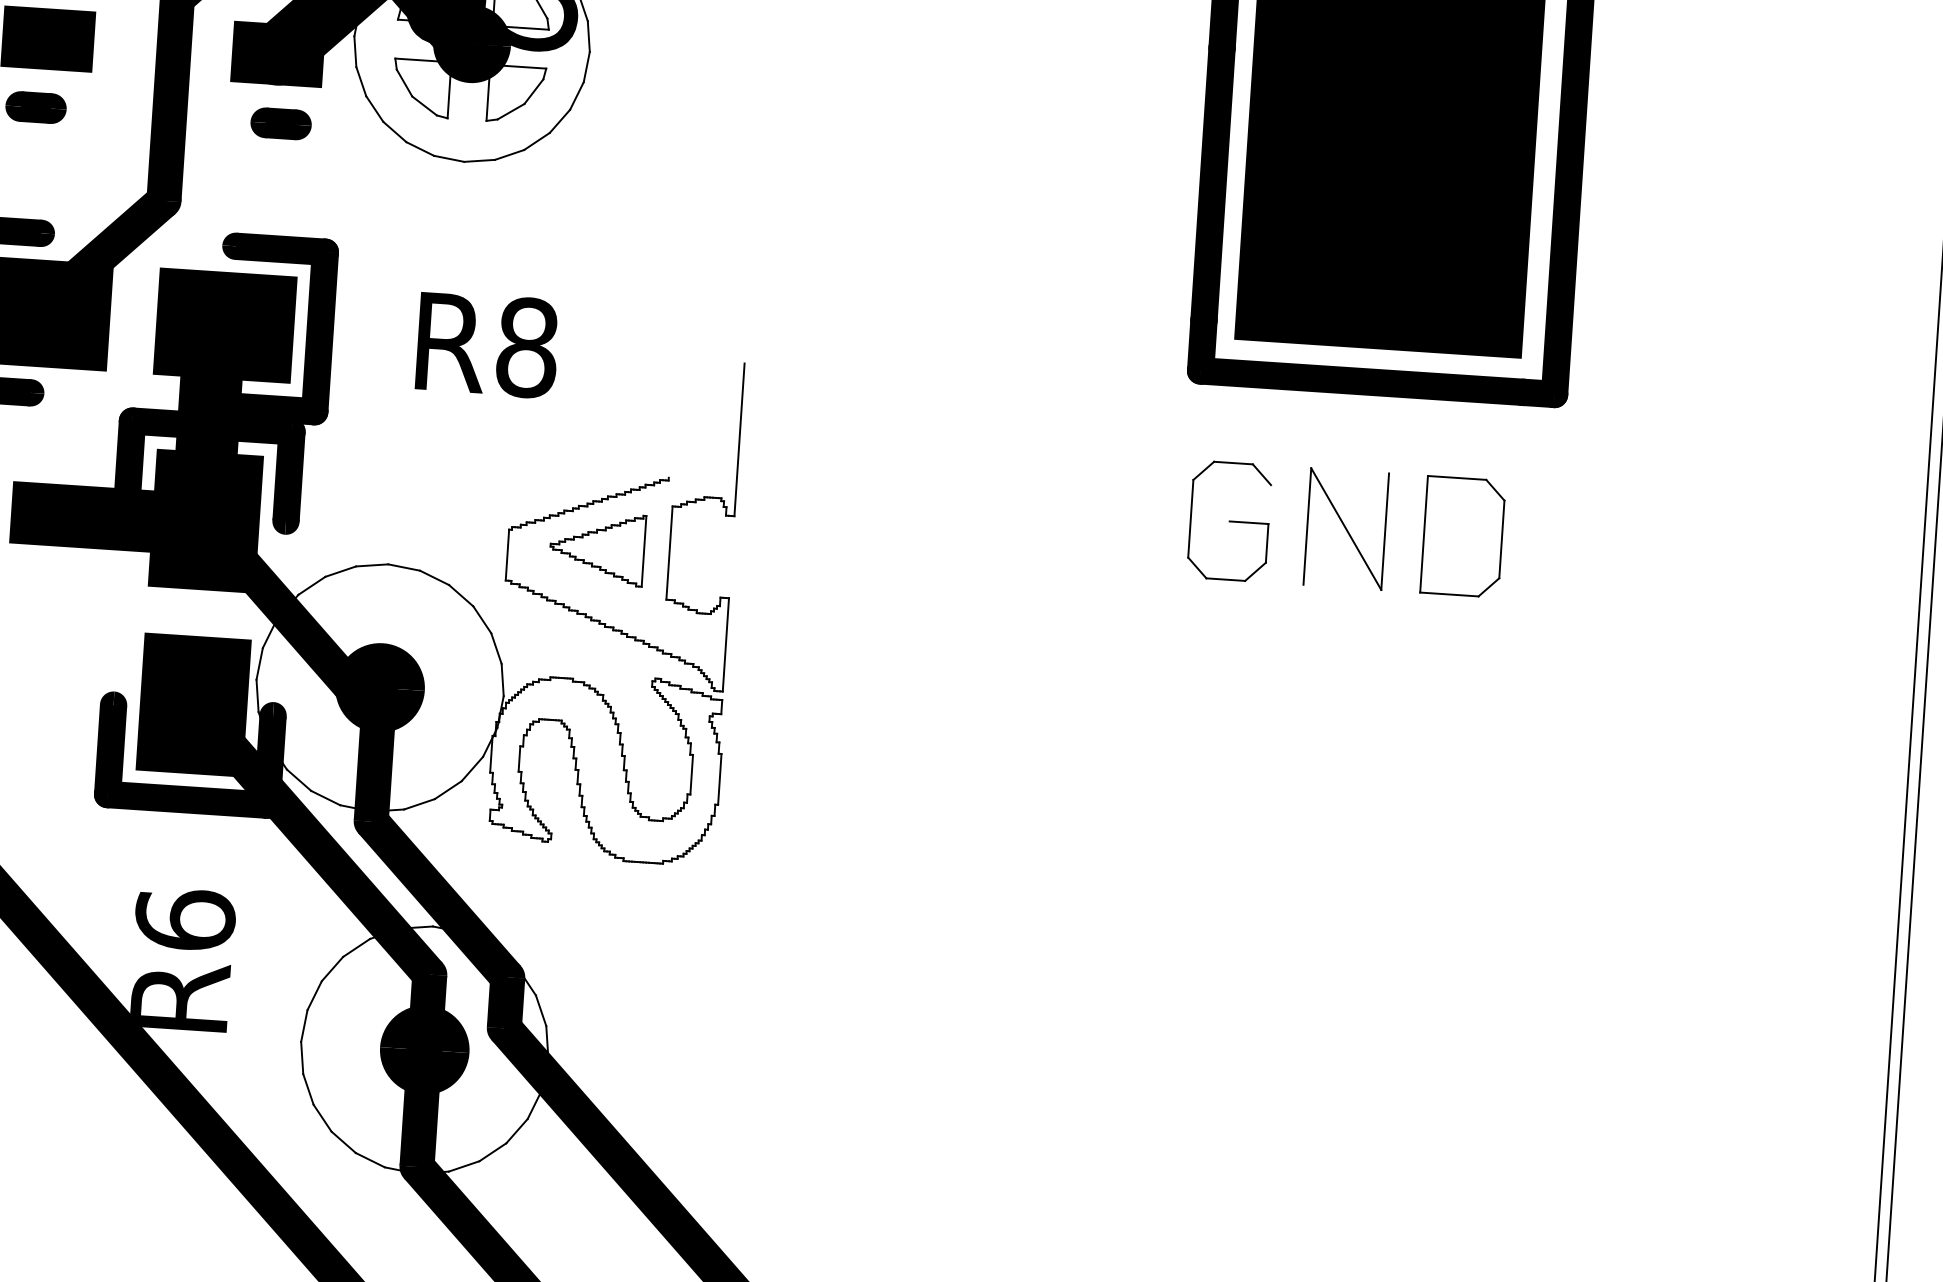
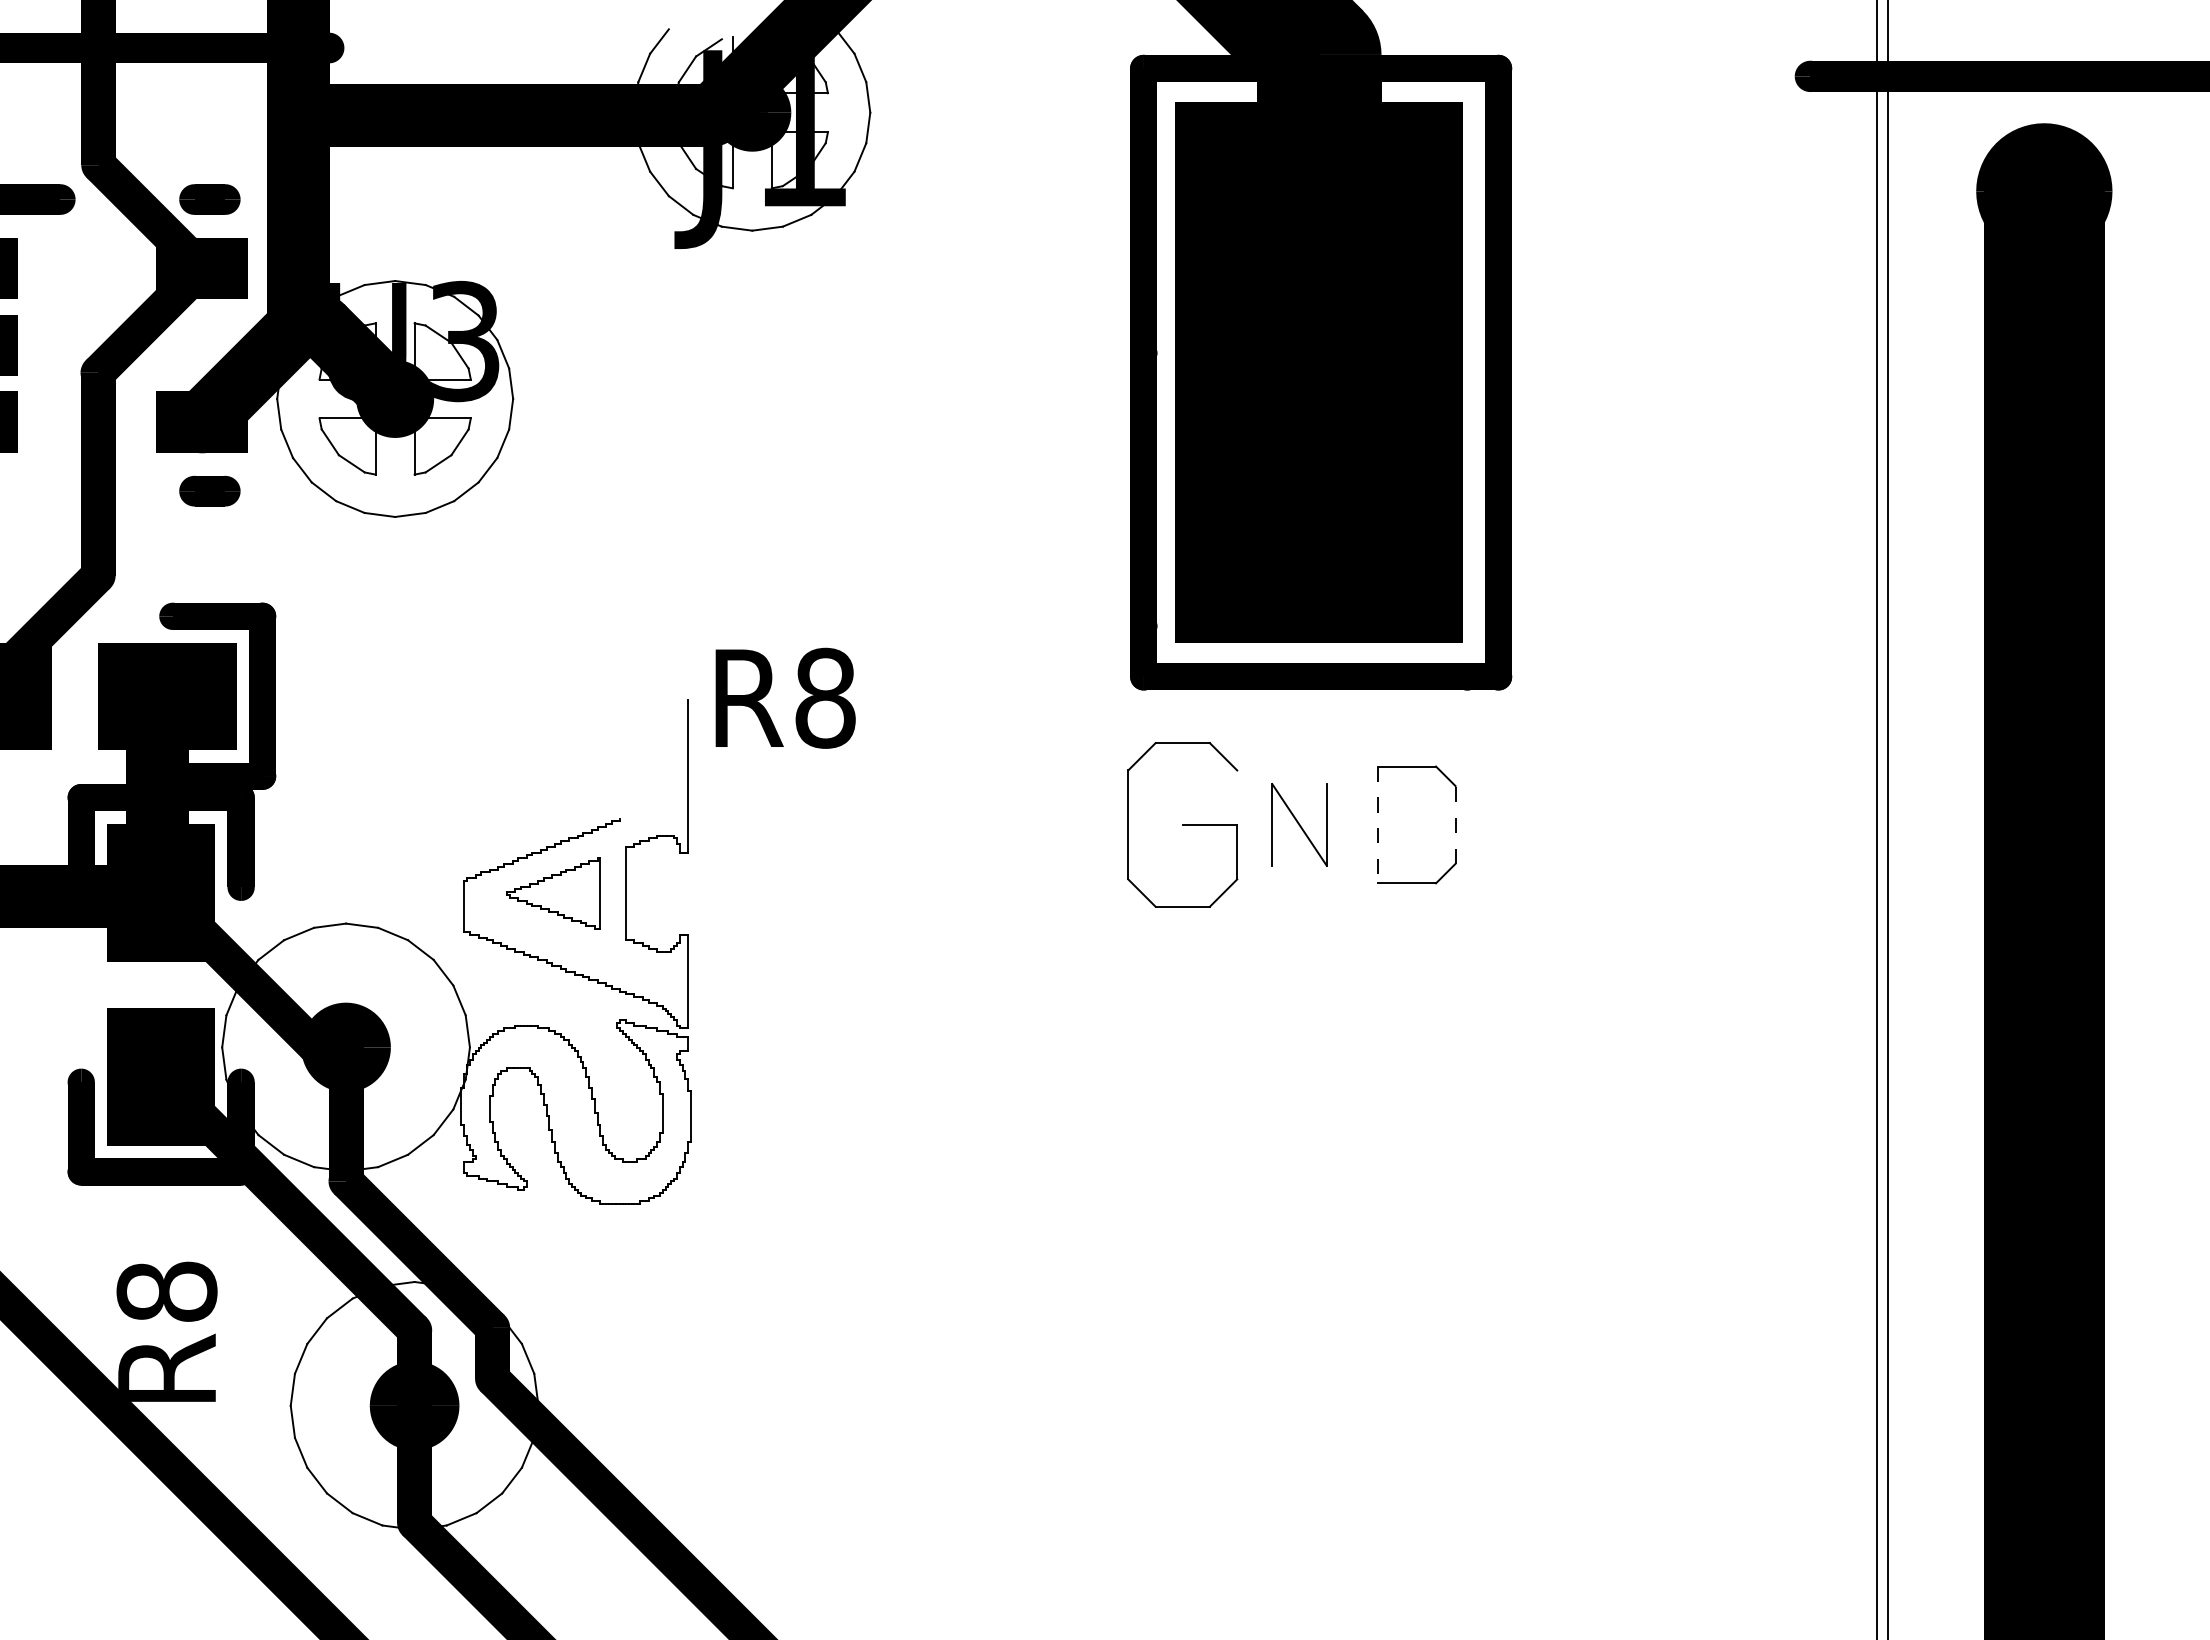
text: (487, 344) -> (785, 697), moved
part: (1229, 520) -> (1182, 824), size x1.4
part: (1346, 528) -> (1299, 824), size x0.7
line: (1423, 534) -> (1377, 825), solid -> dashed
line: (1501, 538) -> (1455, 824), solid -> dashed
text: (184, 919) -> (166, 1291), R6 -> R8

